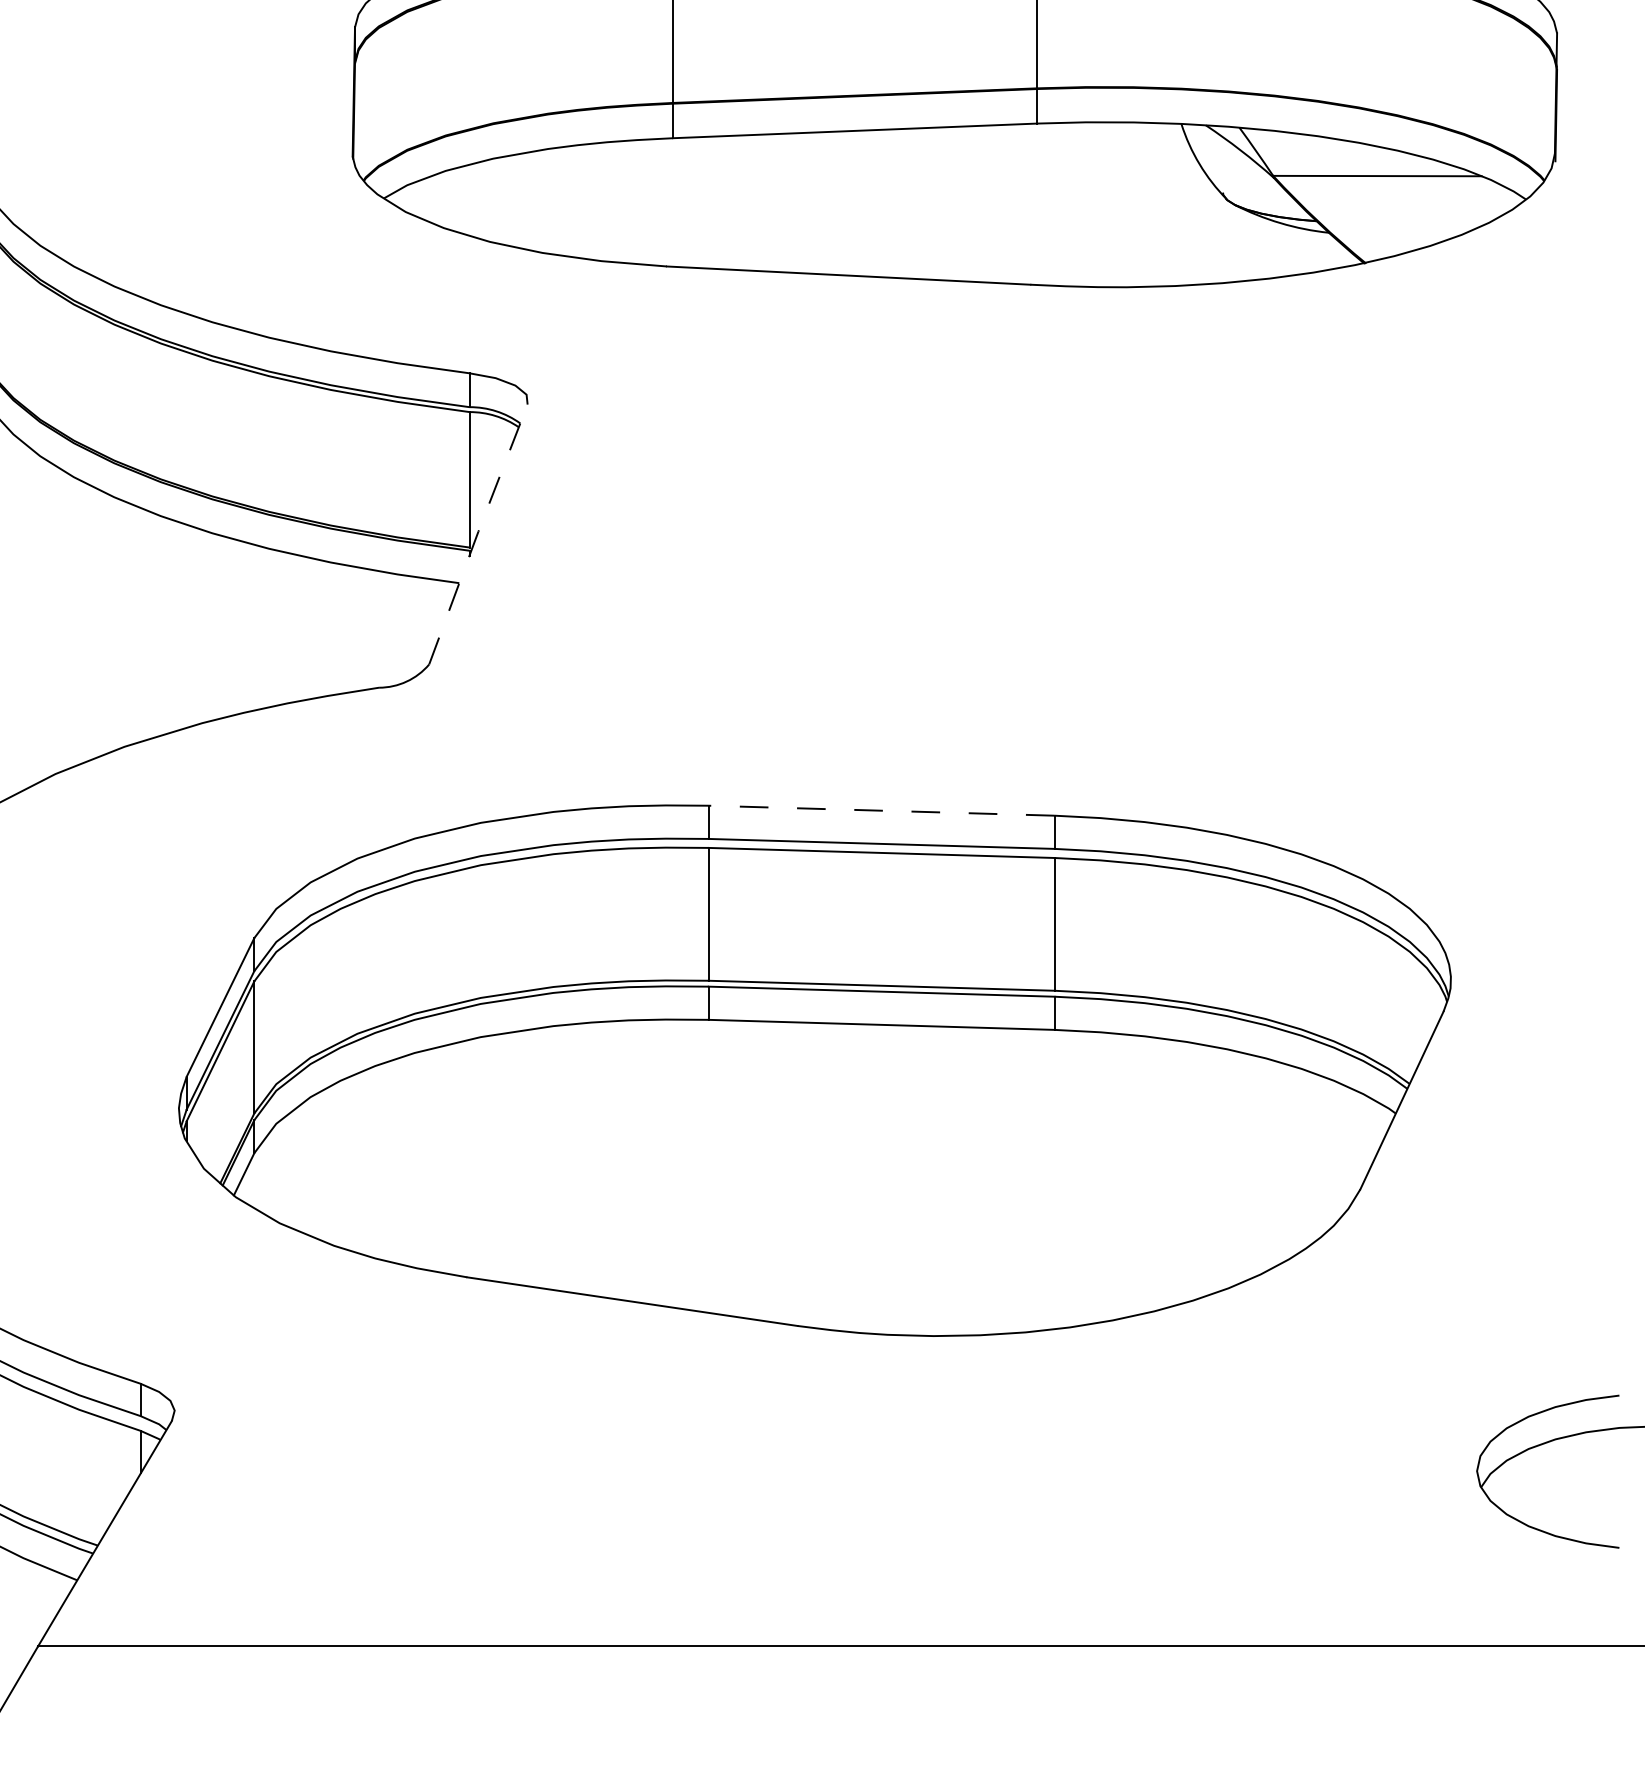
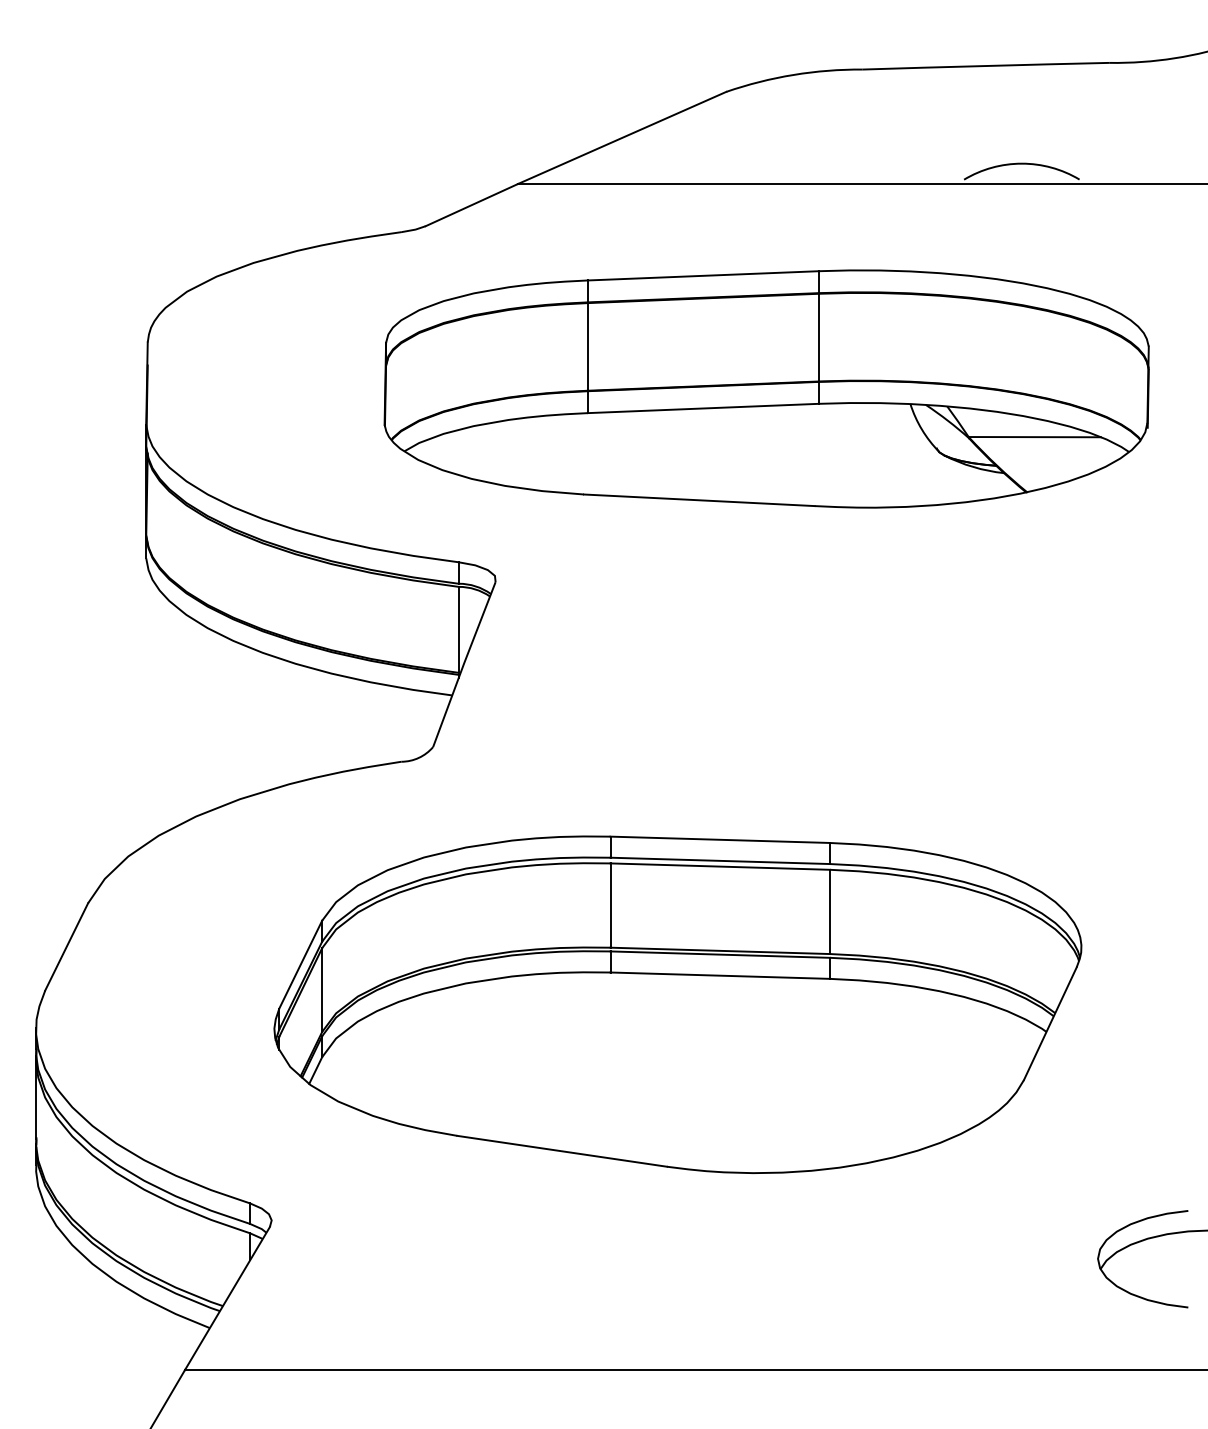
line: (478, 532) -> (464, 663), dashed -> solid
line: (882, 810) -> (720, 839), dashed -> solid

